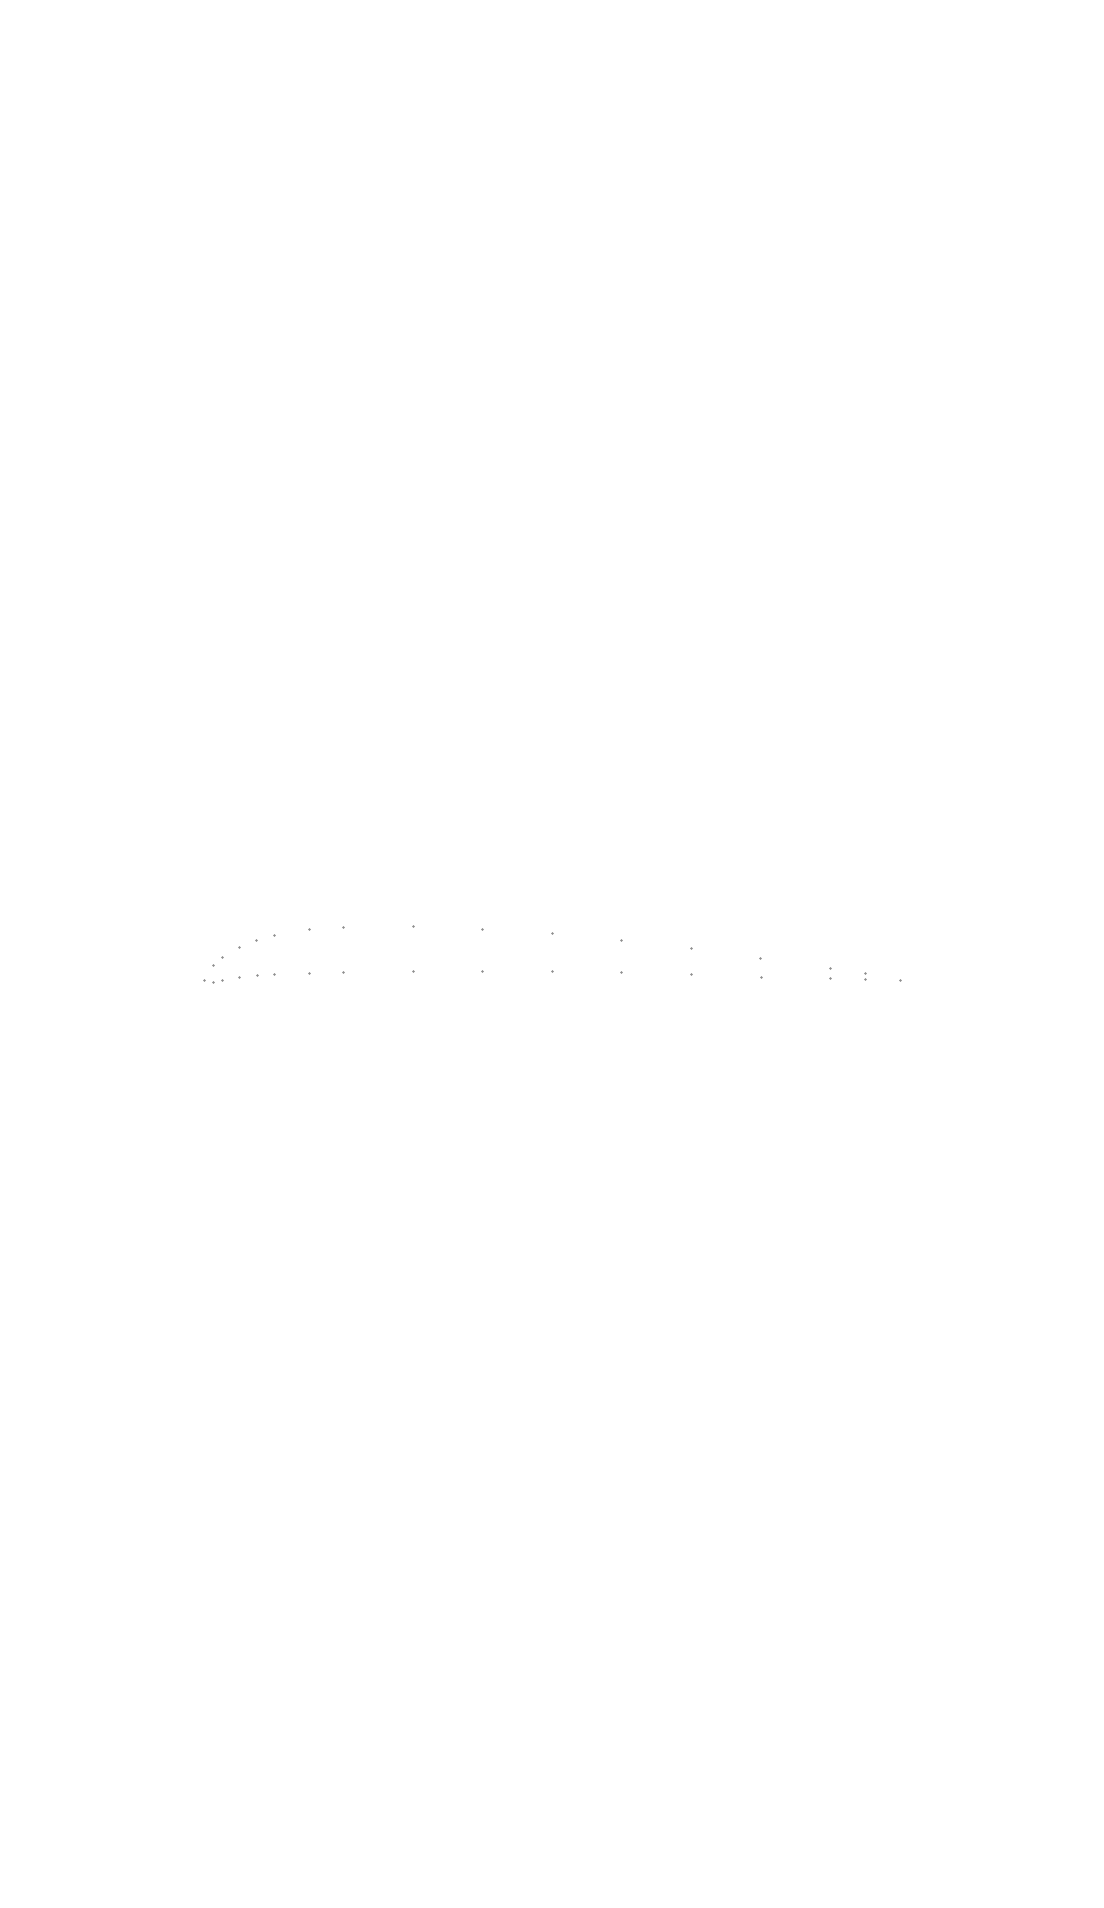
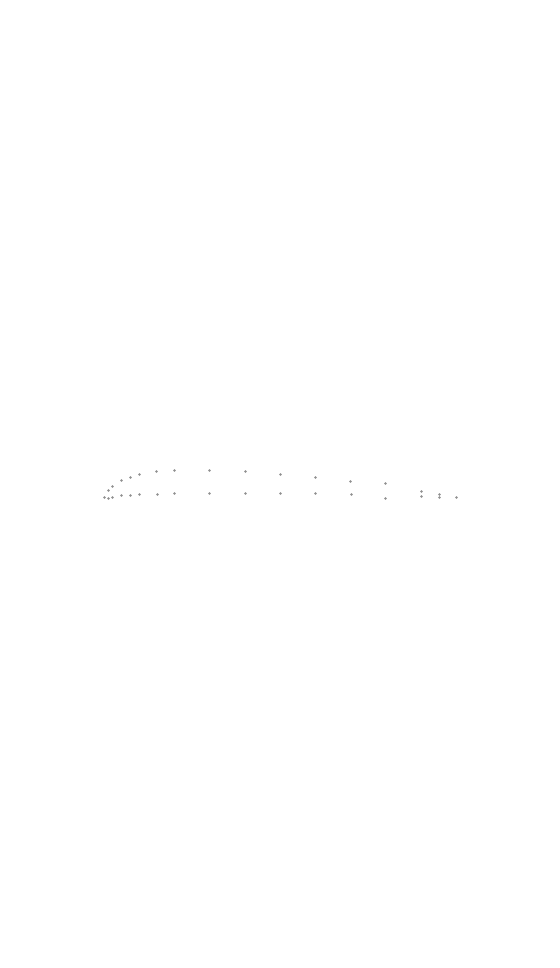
part: (761, 966) -> (386, 490), size x1.6

